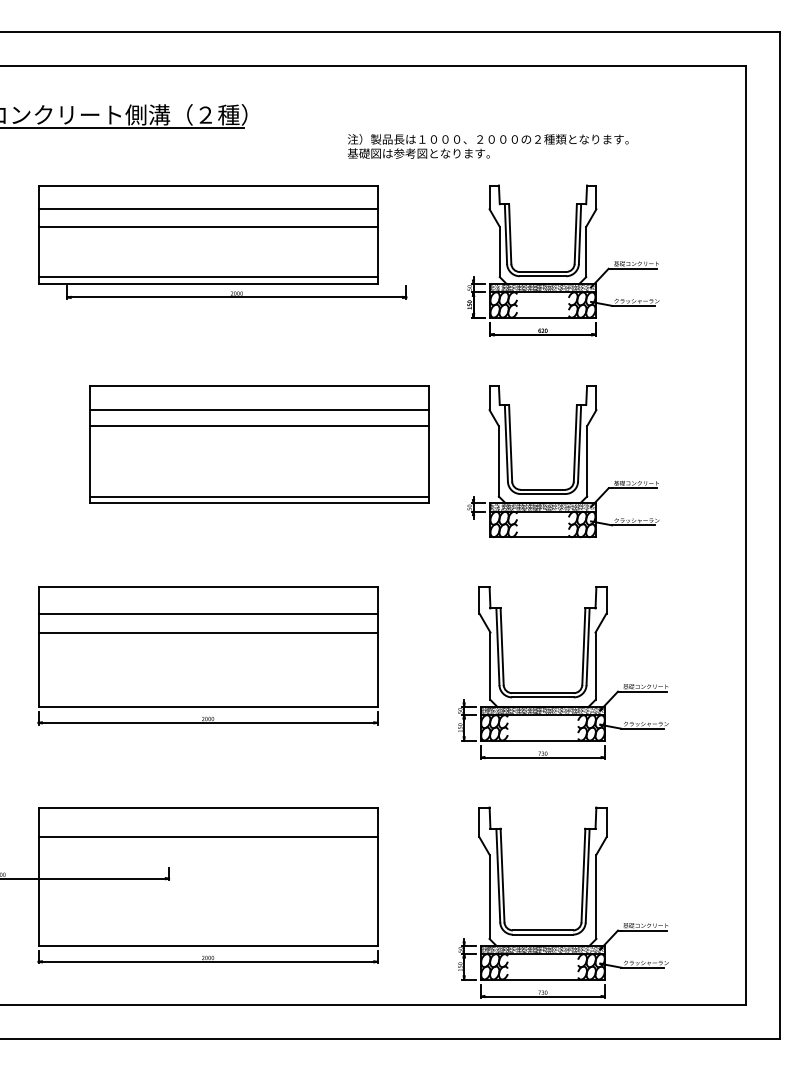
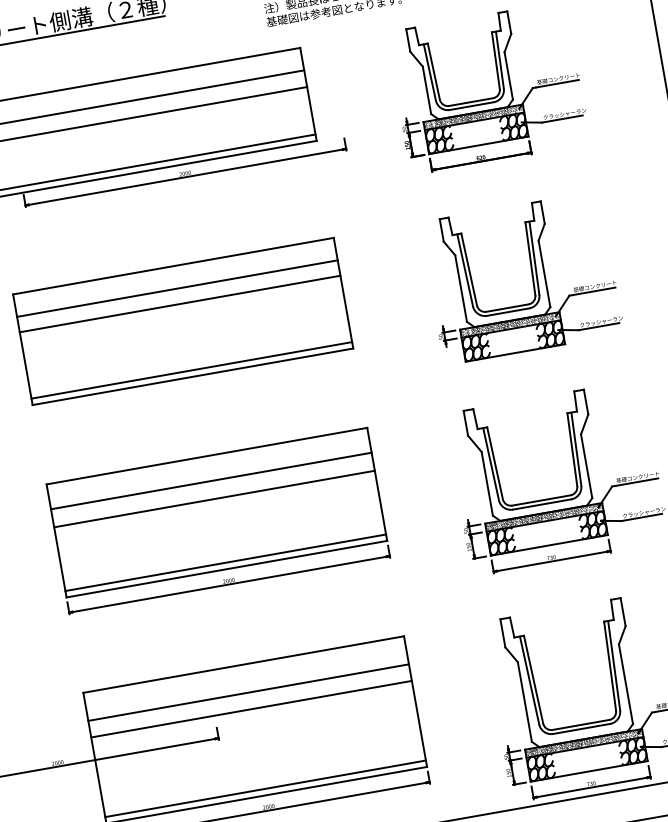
part: (259, 444) -> (183, 321), moved
line: (207, 699) -> (225, 562), added
line: (207, 854) -> (251, 709), added
line: (207, 938) -> (265, 788), added

